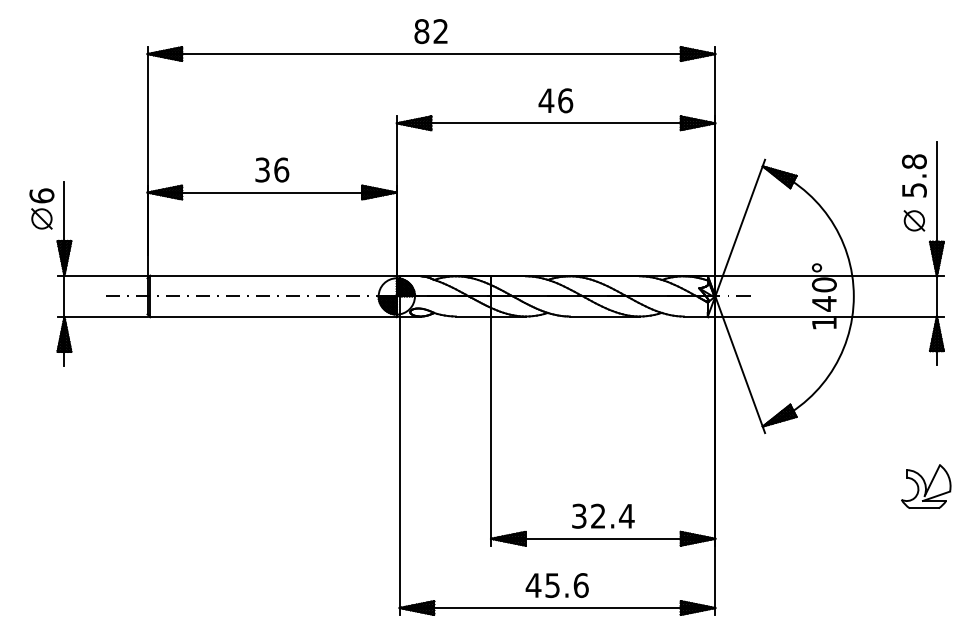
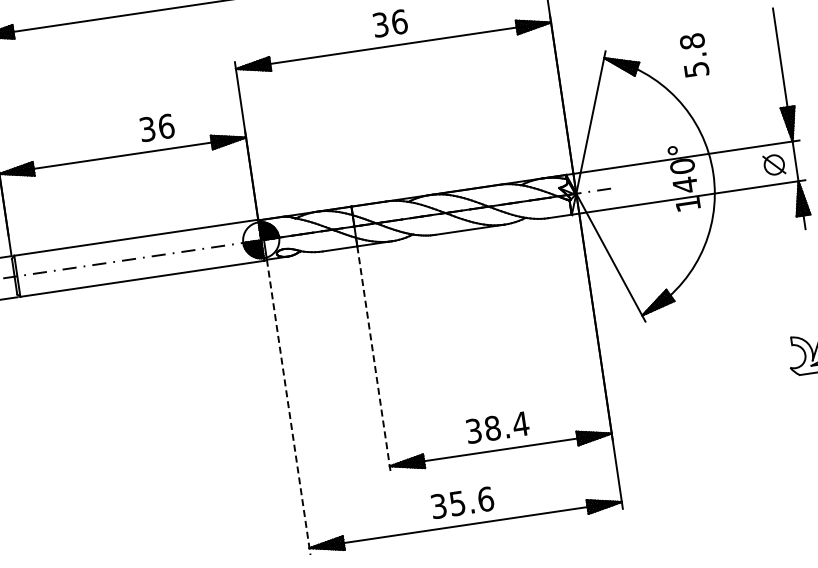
text: (546, 100) -> (380, 24), 46 -> 36
text: (272, 169) -> (157, 127), moved
text: (914, 175) -> (694, 55), moved
part: (914, 220) -> (774, 164), moved
line: (491, 431) -> (374, 360), solid -> dashed
line: (399, 466) -> (288, 408), solid -> dashed
text: (598, 515) -> (492, 427), 32.4 -> 38.4
text: (533, 585) -> (438, 506), 45.6 -> 35.6

